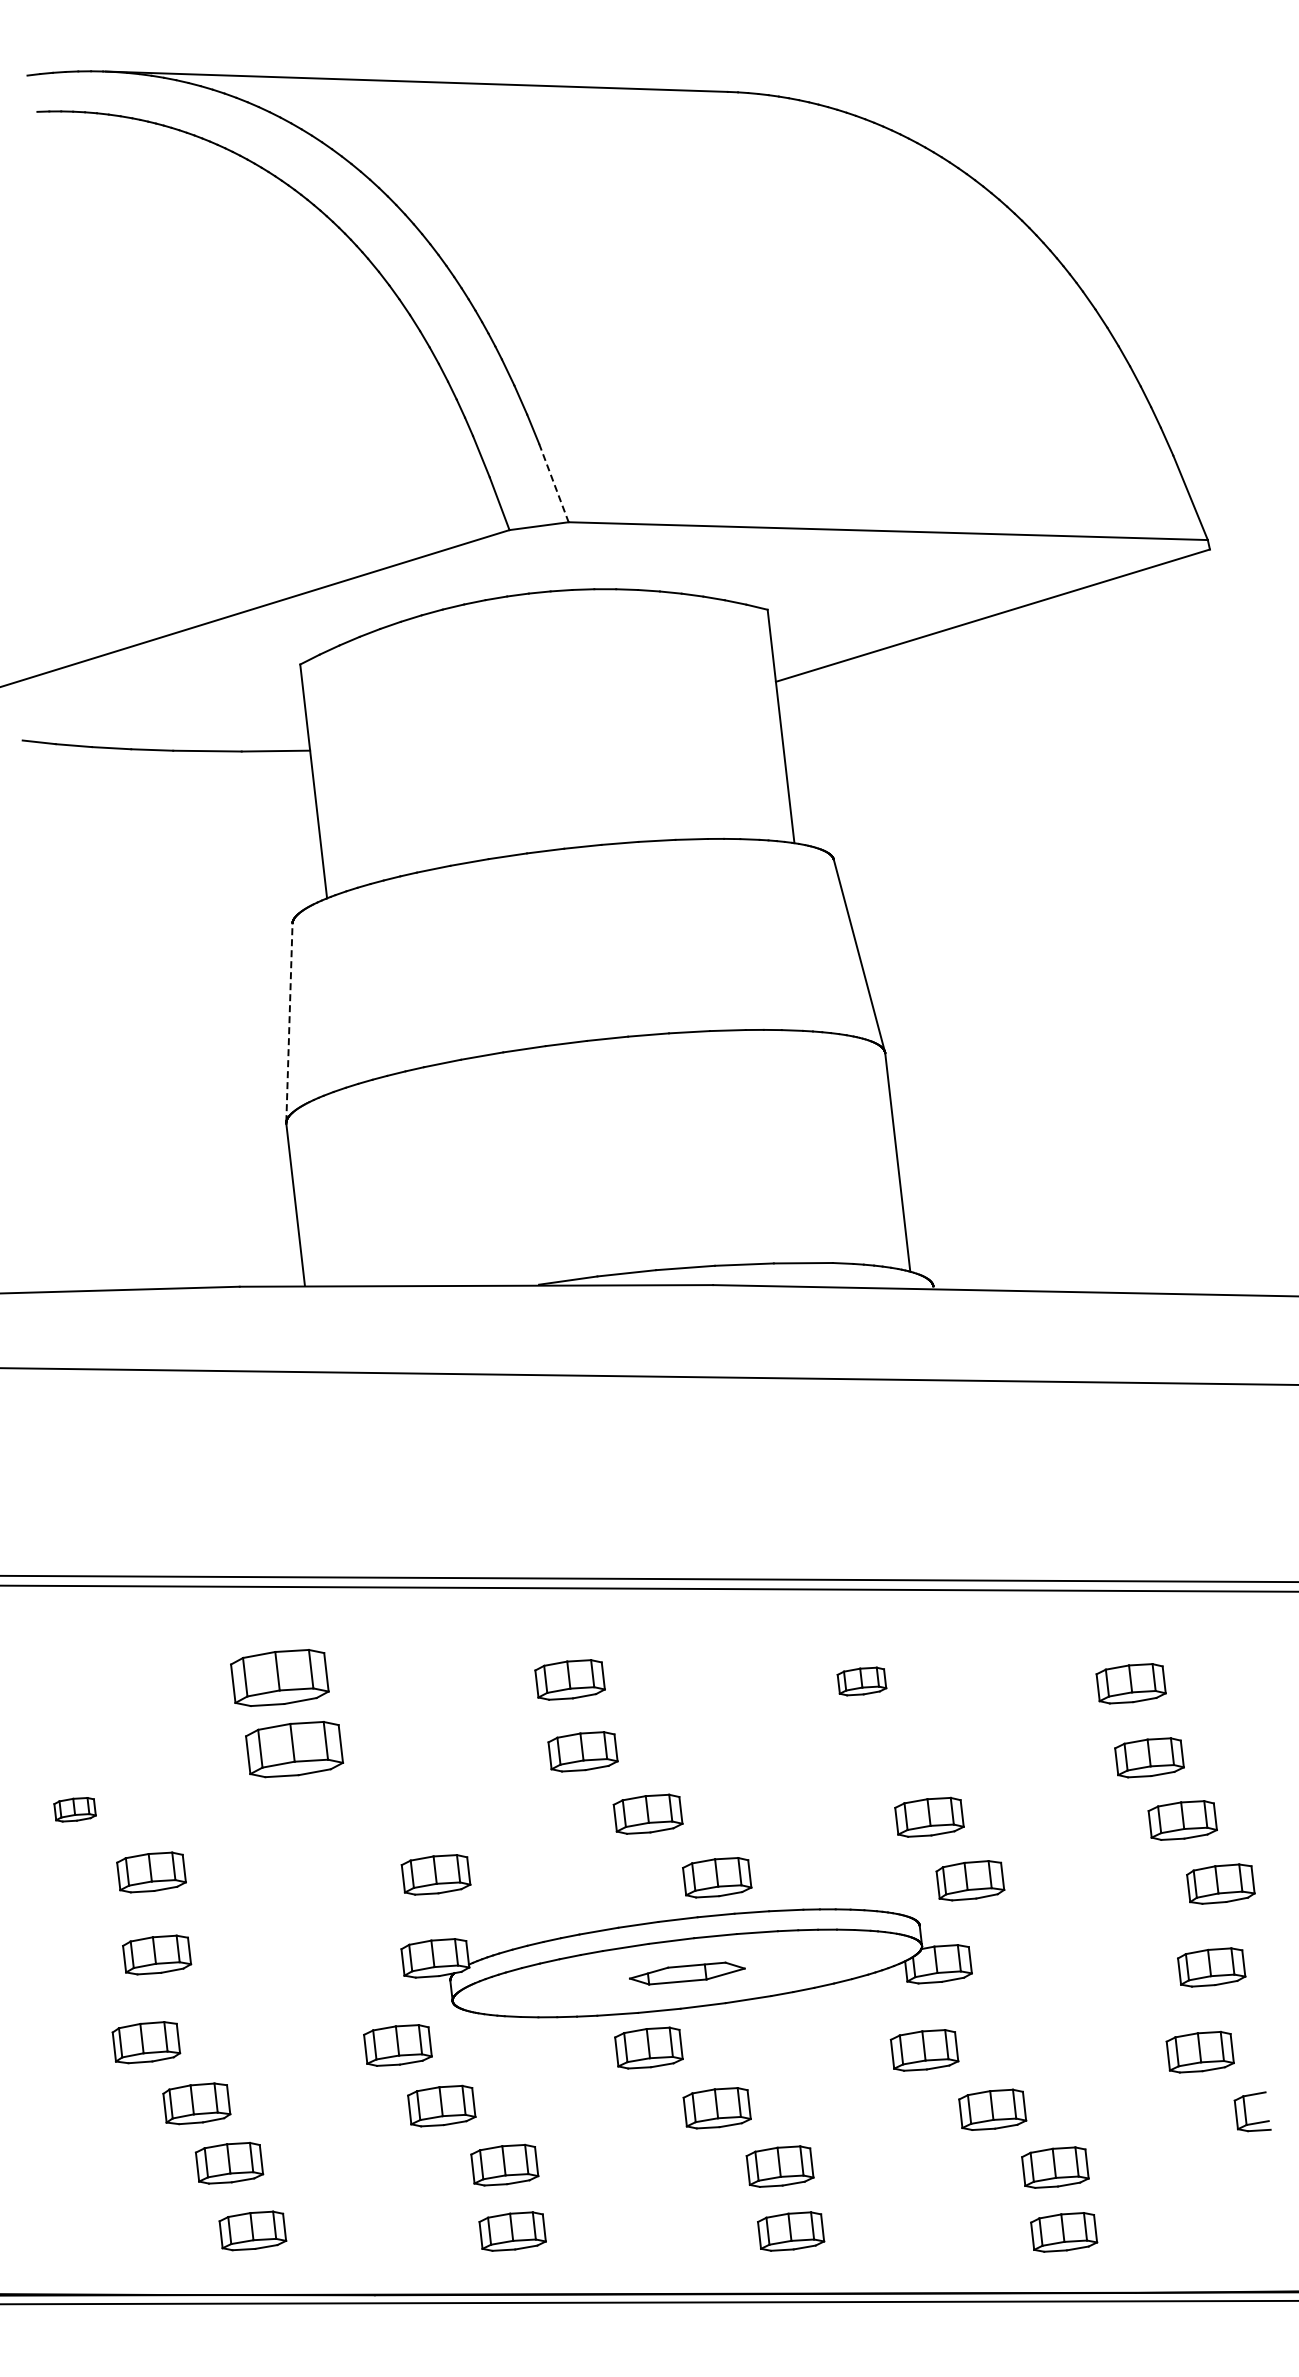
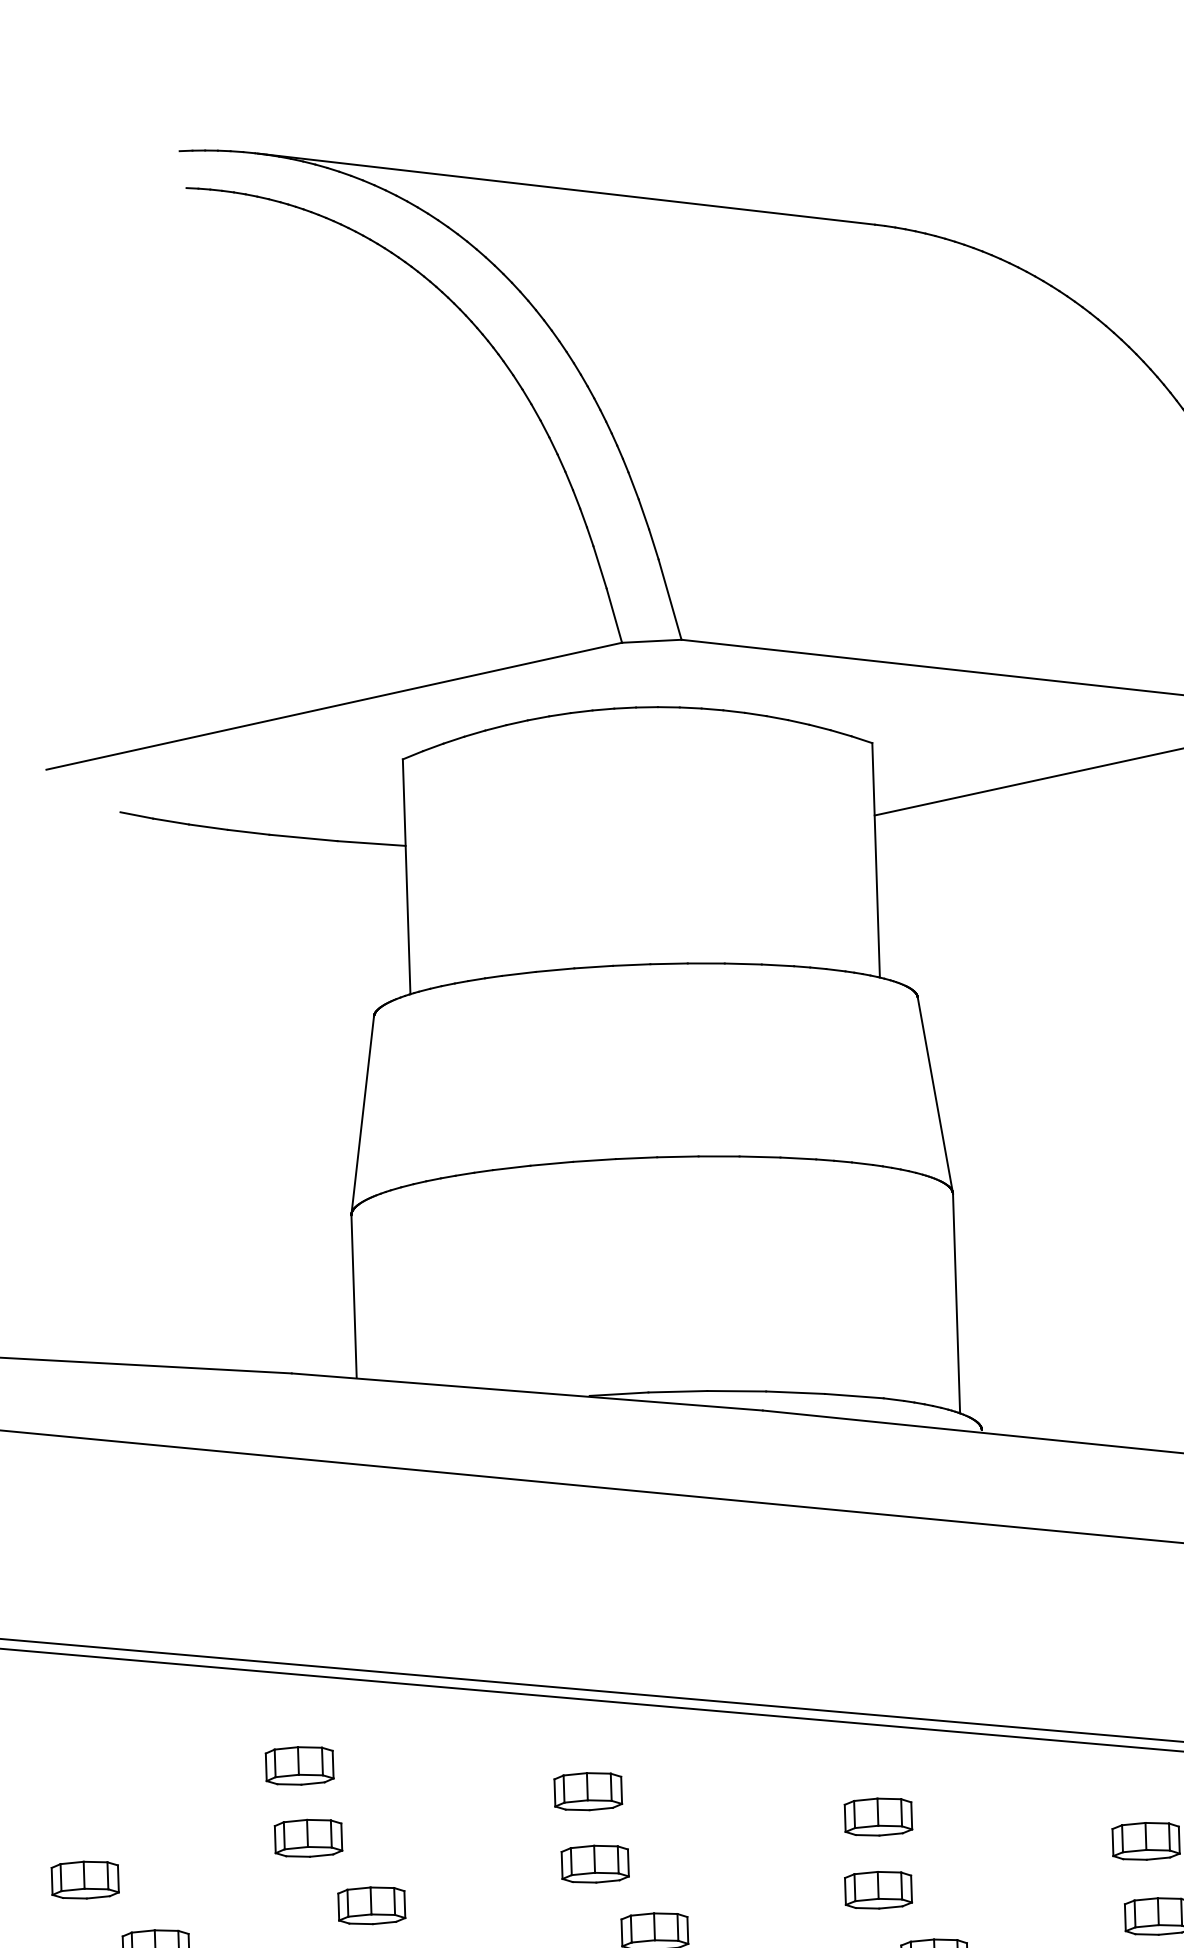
line: (553, 483) -> (669, 600), dashed -> solid
line: (289, 1022) -> (362, 1114), dashed -> solid
part: (279, 1677) -> (299, 1765), size x0.71
part: (861, 1681) -> (878, 1817), size x1.43
part: (294, 1749) -> (308, 1838), size x0.71
part: (867, 1754) -> (878, 1890), added
part: (74, 1809) -> (84, 1879), size x1.67
part: (362, 1811) -> (370, 1905), added

